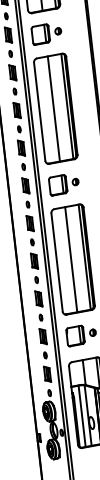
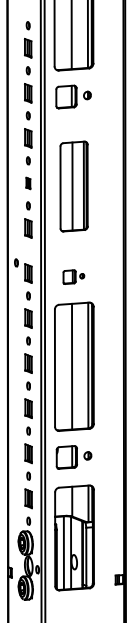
part: (55, 108) -> (73, 186), size x0.7
part: (17, 110) -> (28, 183), size x0.6
part: (23, 166) -> (16, 262), moved
part: (63, 184) -> (73, 276), size x0.6

